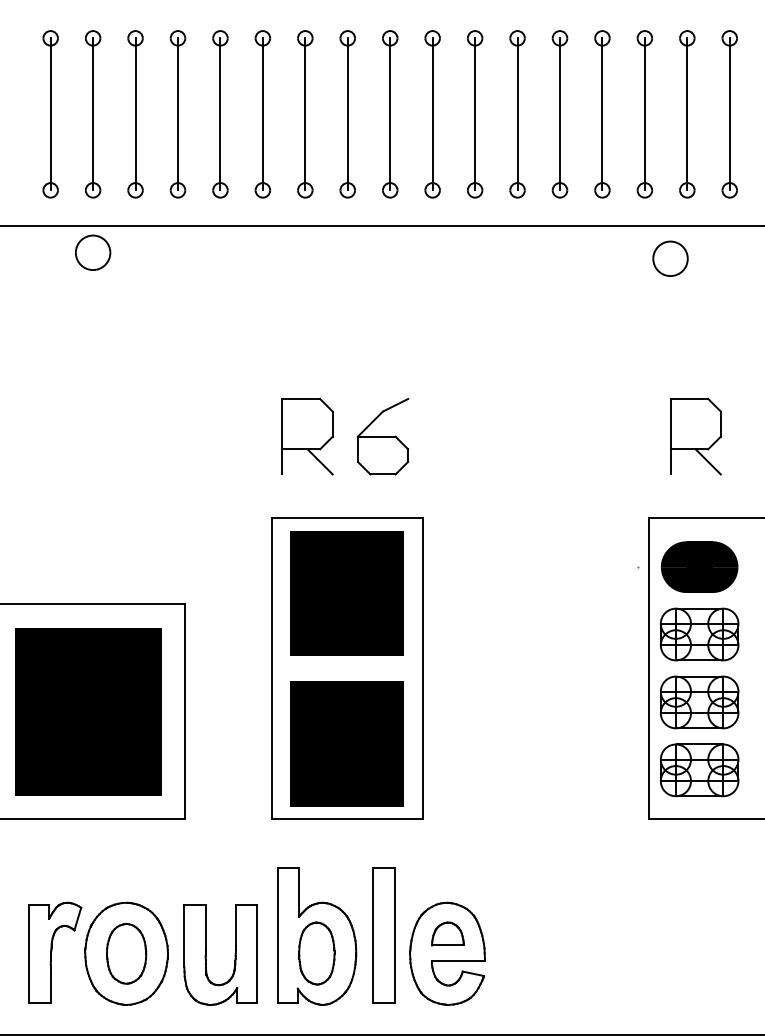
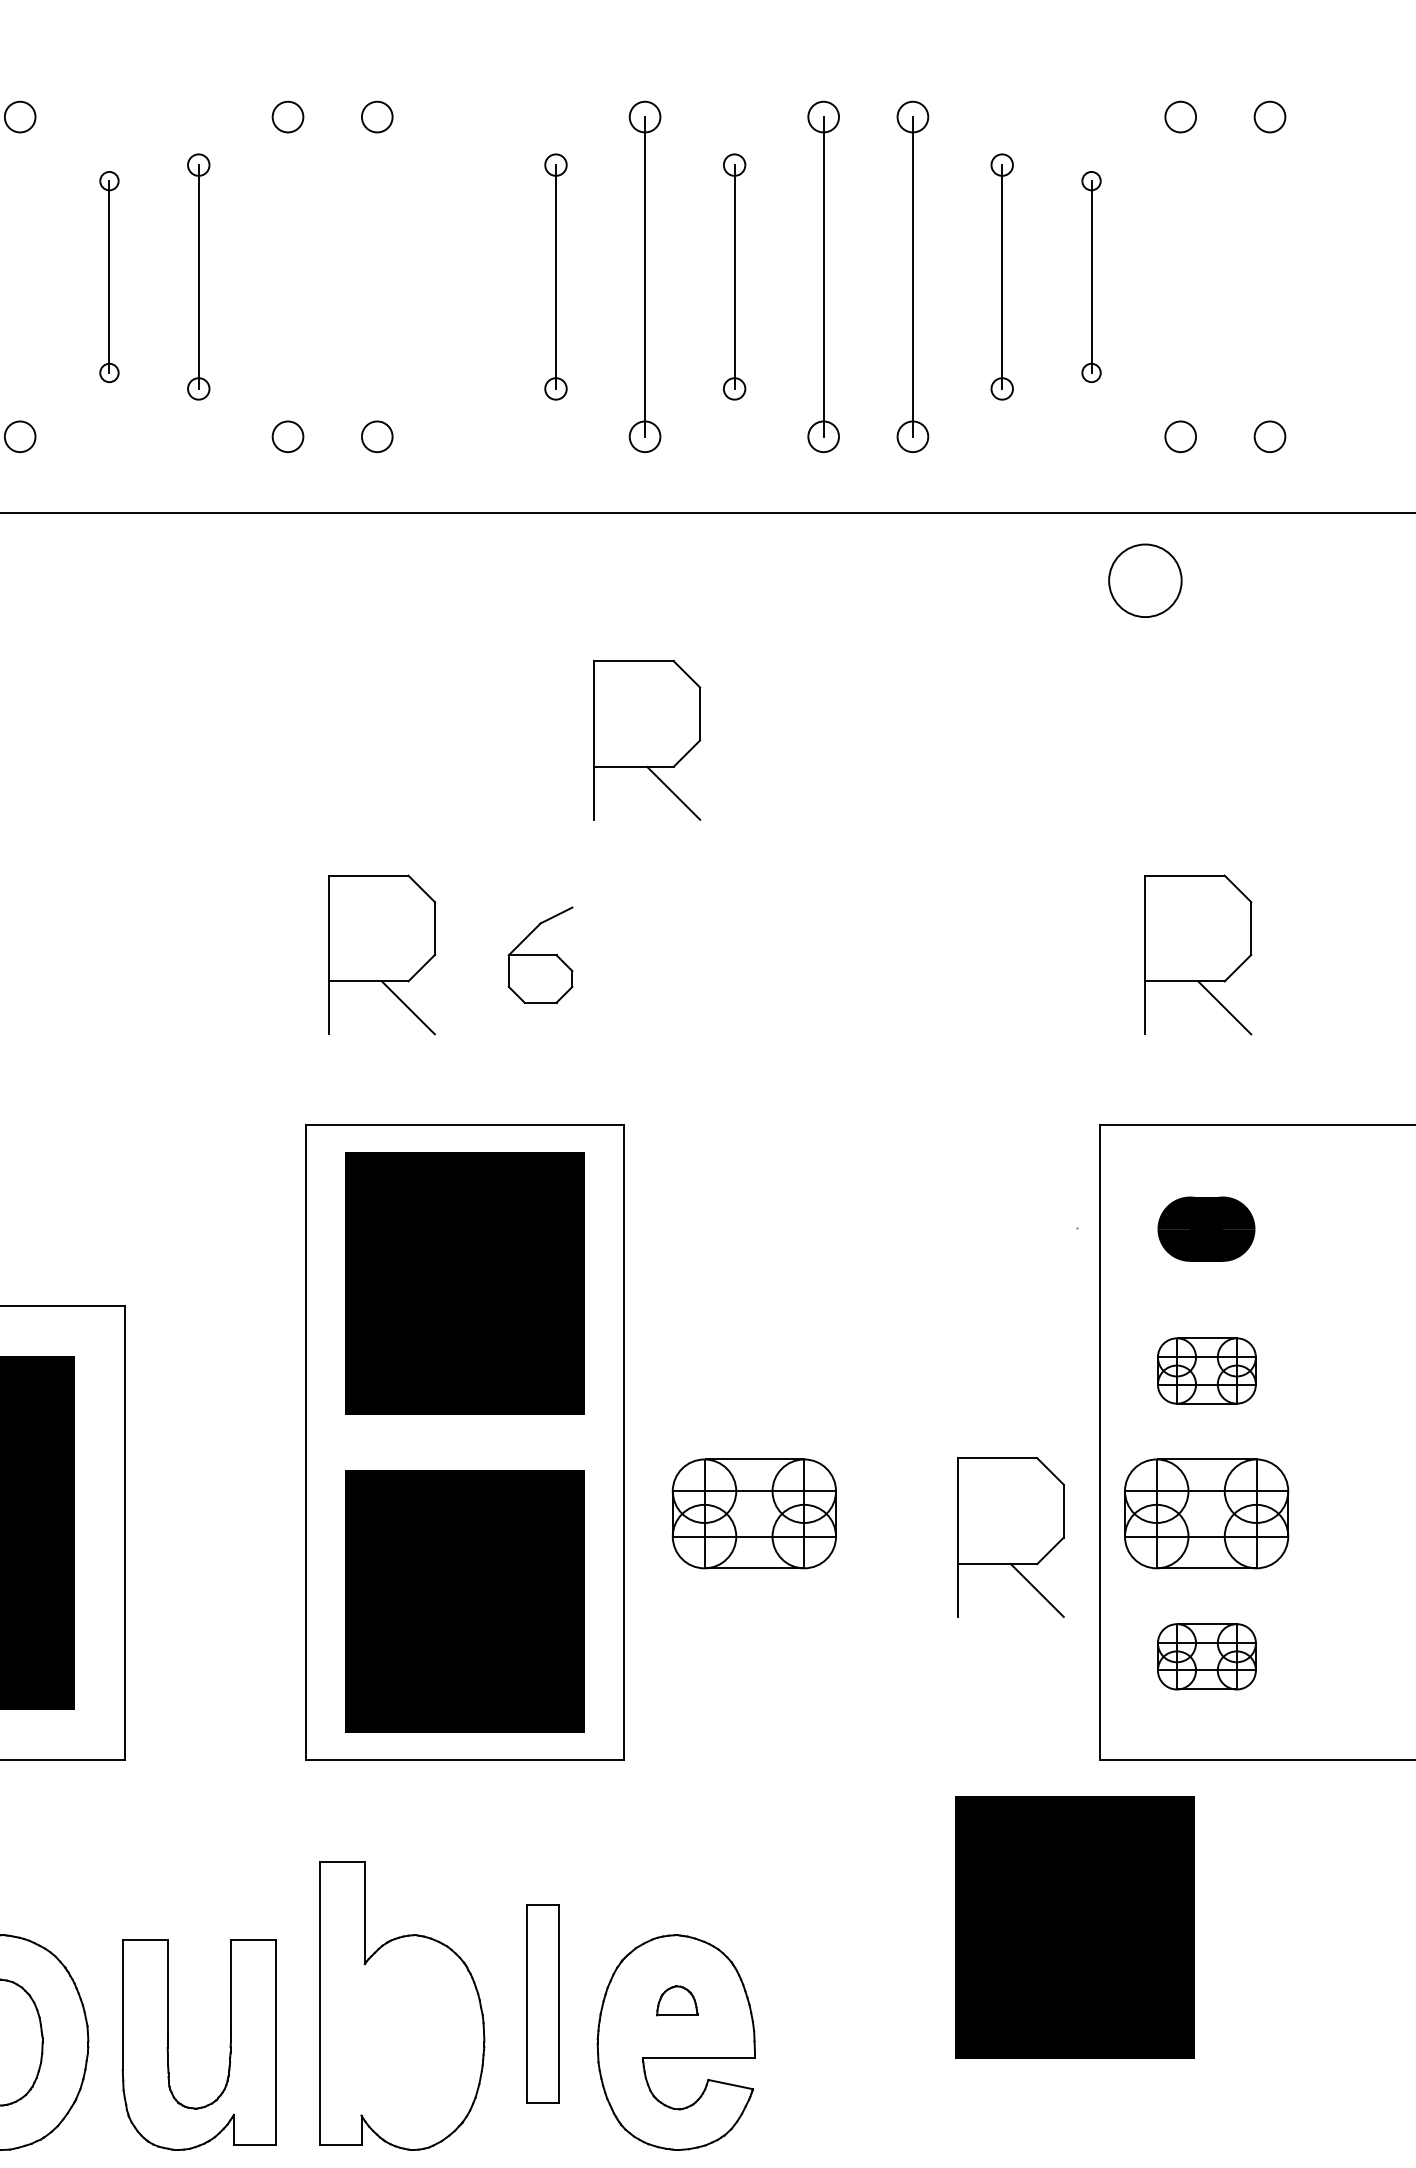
line: (135, 114) -> (20, 277), removed
part: (177, 114) -> (108, 277), size x0.6
part: (220, 114) -> (198, 277), size x0.7
line: (262, 114) -> (287, 277), removed
line: (305, 114) -> (377, 277), removed
part: (347, 114) -> (465, 277), removed
part: (390, 114) -> (556, 277), size x0.7
part: (475, 114) -> (735, 277), size x0.7
part: (602, 114) -> (1002, 277), size x0.7
part: (644, 114) -> (1090, 277), size x0.6
line: (687, 114) -> (1181, 277), removed
line: (729, 114) -> (1269, 277), removed
part: (433, 334) -> (646, 739), added
part: (382, 436) -> (539, 954), size x0.6
part: (699, 566) -> (1206, 1227), size x0.6
part: (699, 634) -> (1206, 1370), size x0.6
part: (484, 702) -> (754, 1513), added
part: (606, 713) -> (1010, 1537), added
part: (699, 770) -> (1206, 1657), size x0.6
line: (636, 899) -> (1073, 1928), added
part: (447, 933) -> (676, 1999), size x0.6
part: (383, 935) -> (541, 2004), size x0.7
part: (316, 953) -> (400, 2041), removed

